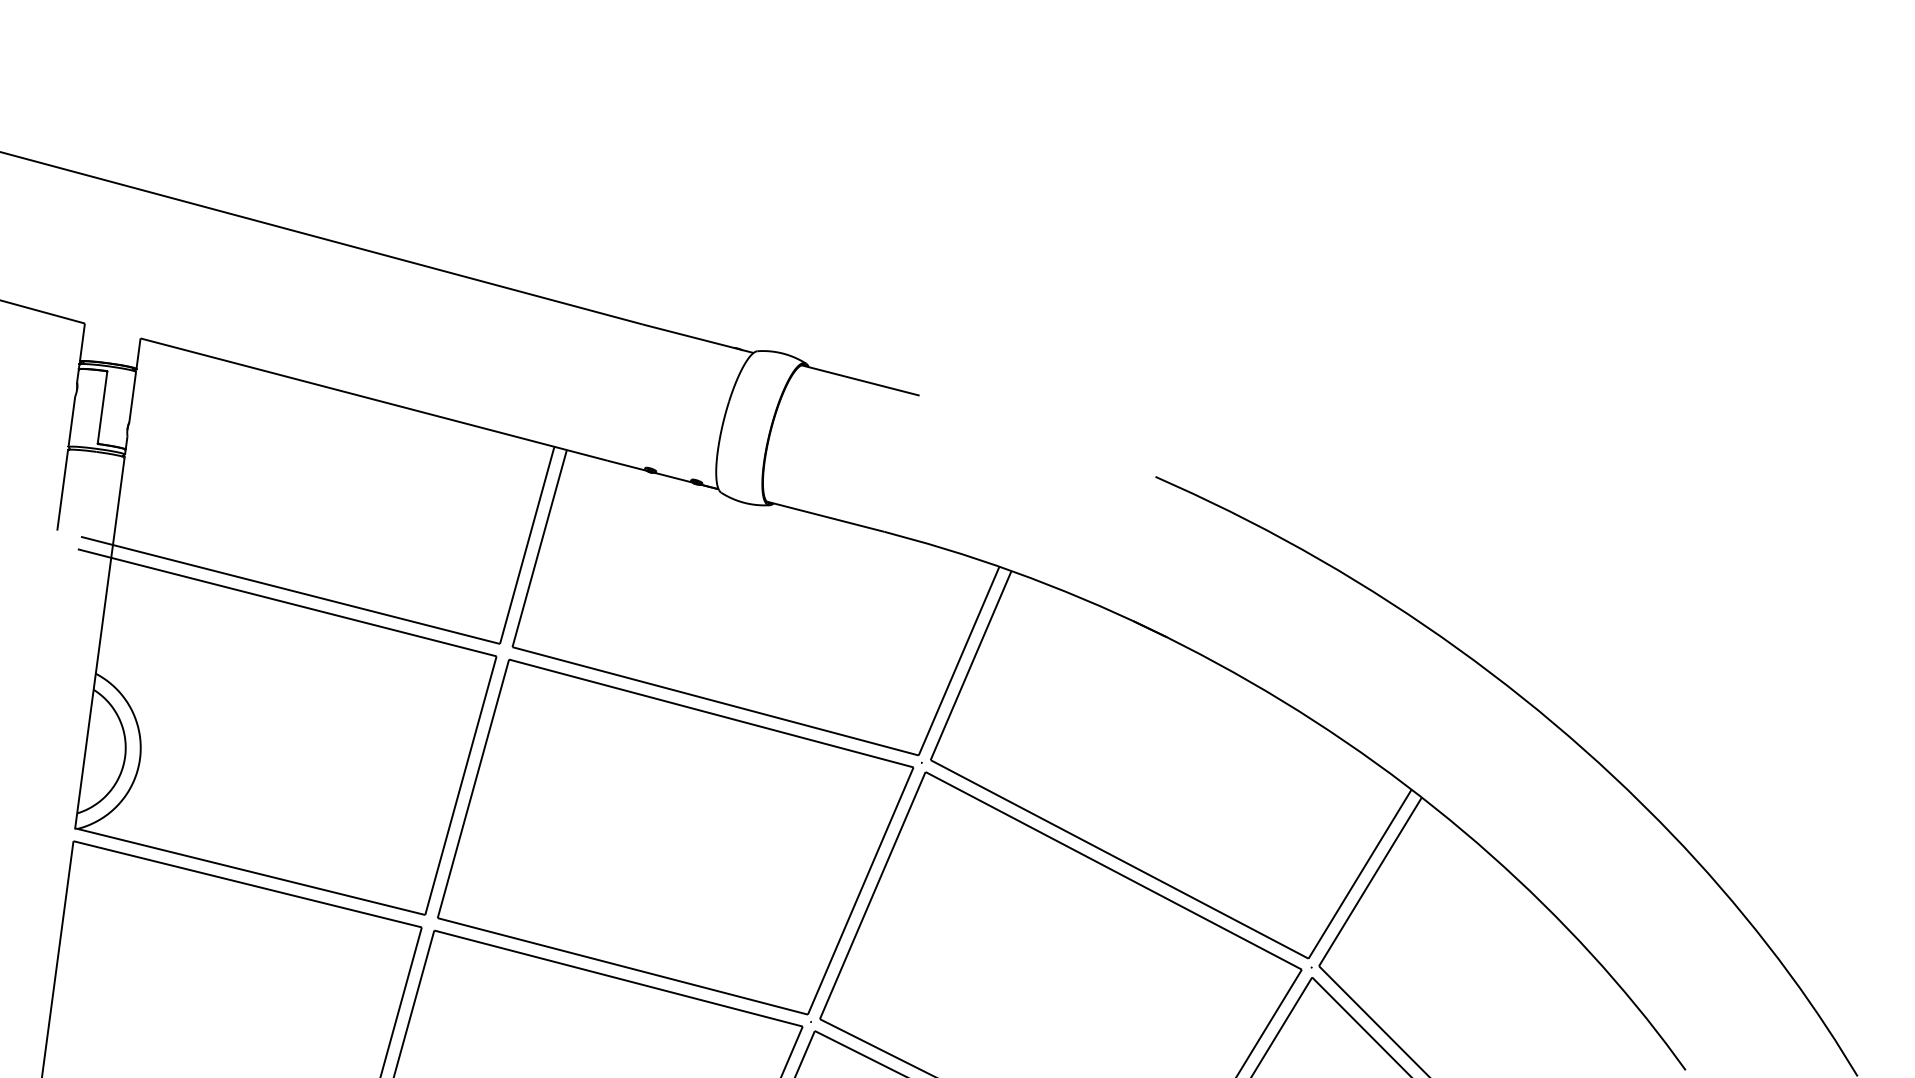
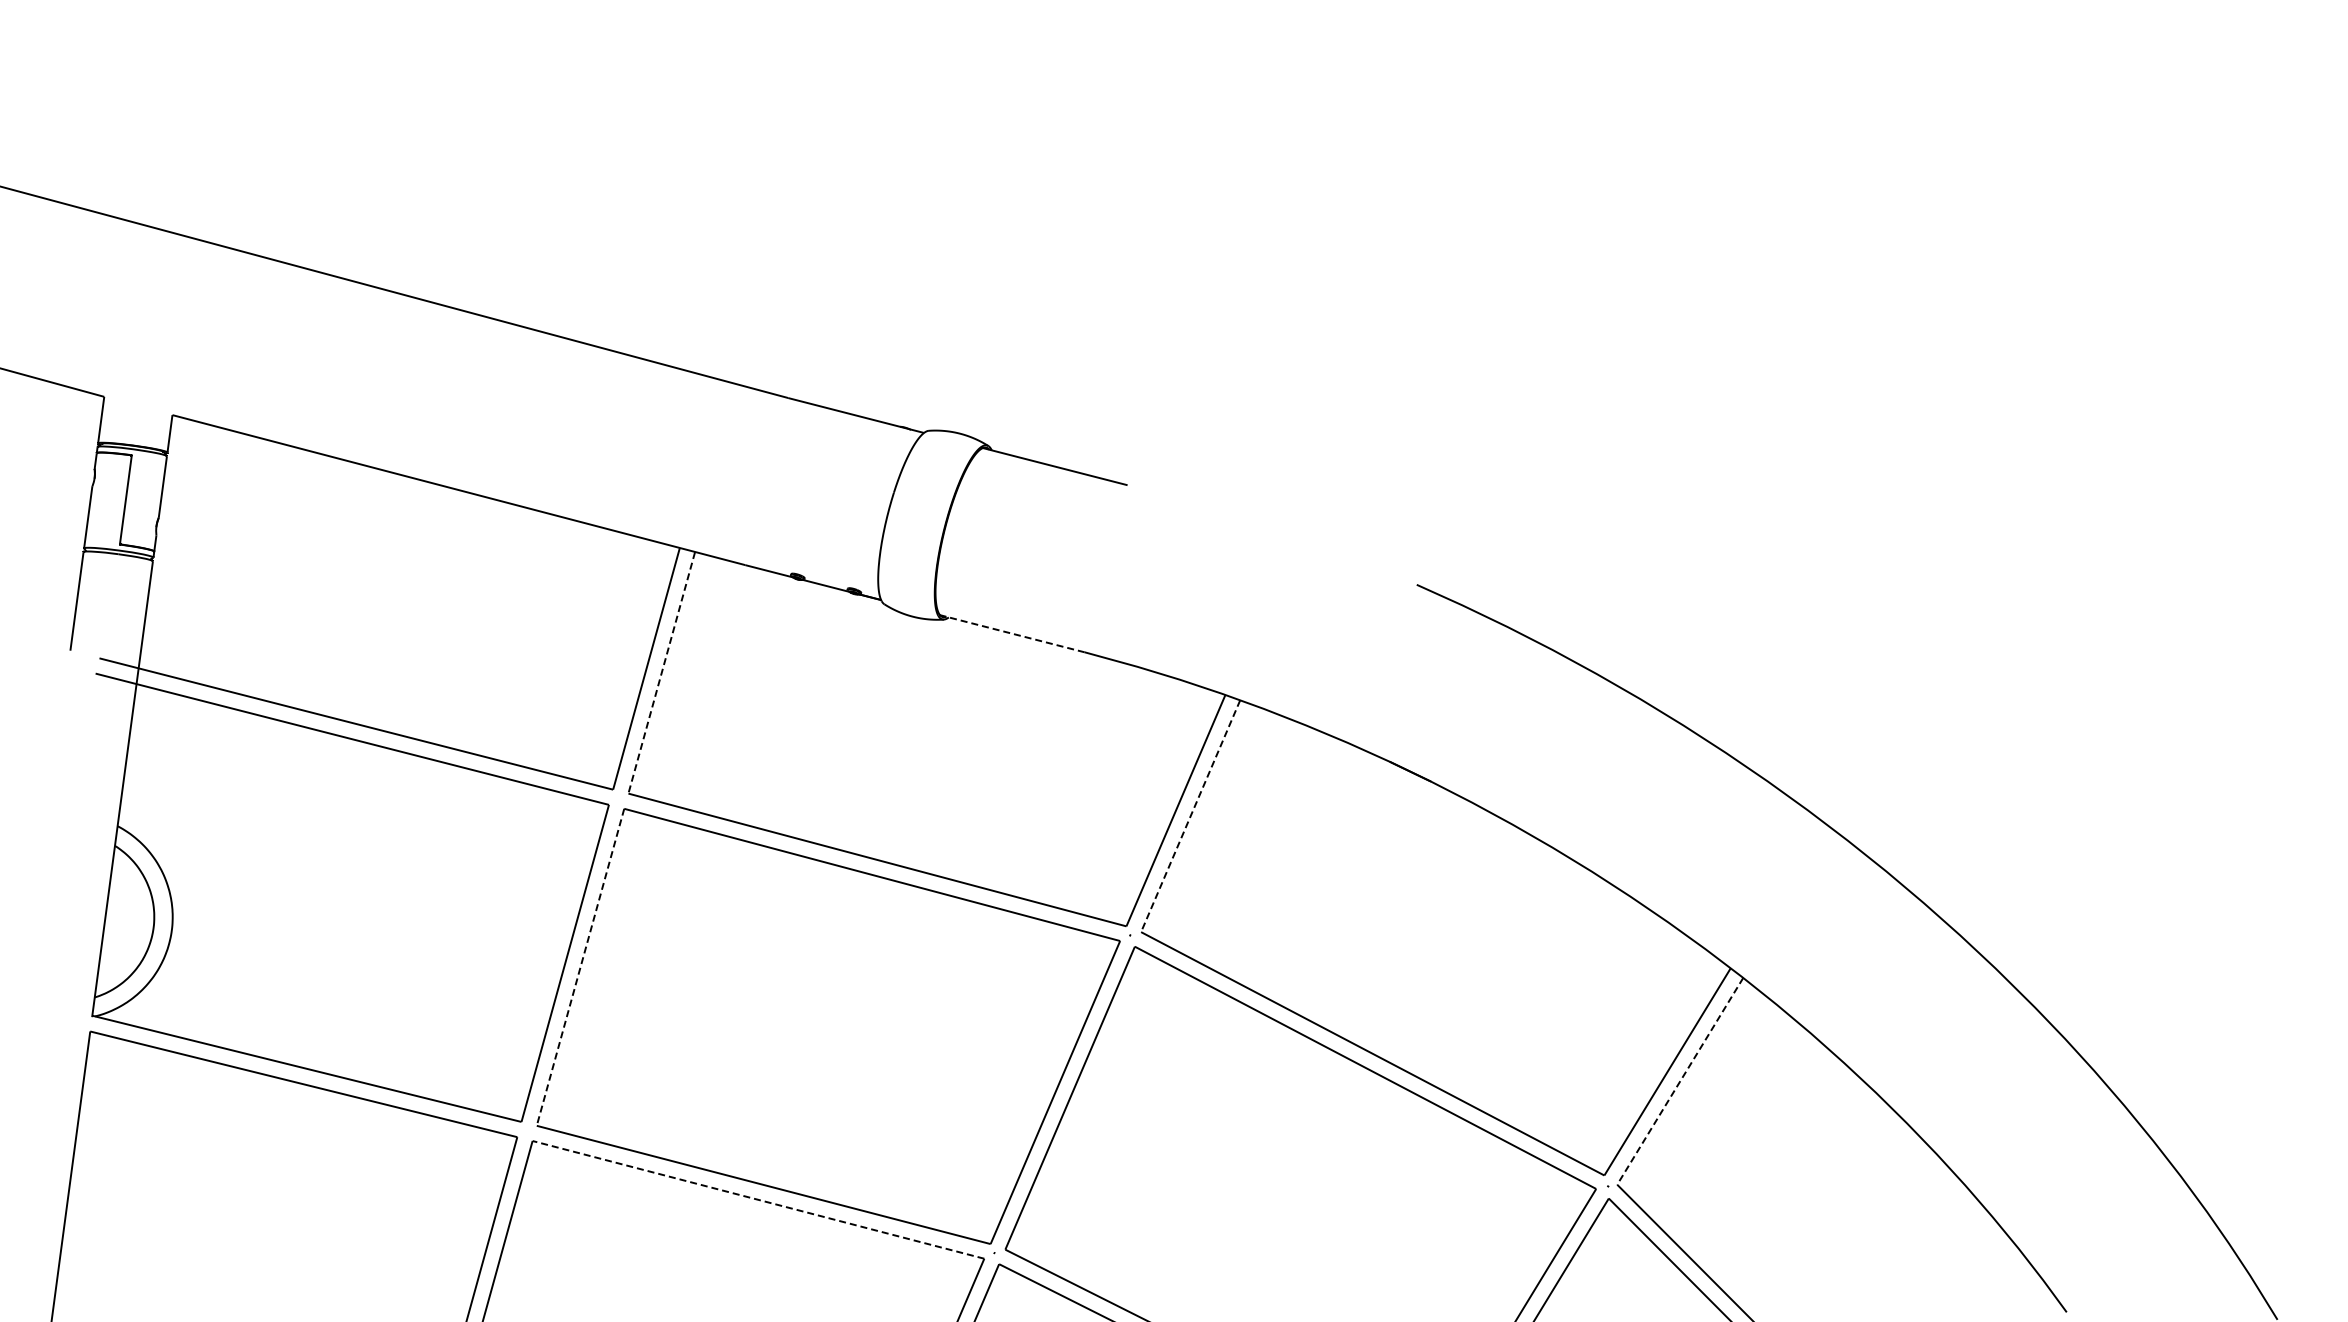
line: (824, 516) -> (1011, 633), solid -> dashed
line: (539, 549) -> (661, 673), solid -> dashed
line: (970, 665) -> (1190, 816), solid -> dashed
line: (473, 789) -> (580, 967), solid -> dashed
line: (1370, 882) -> (1680, 1081), solid -> dashed
line: (618, 978) -> (758, 1199), solid -> dashed

